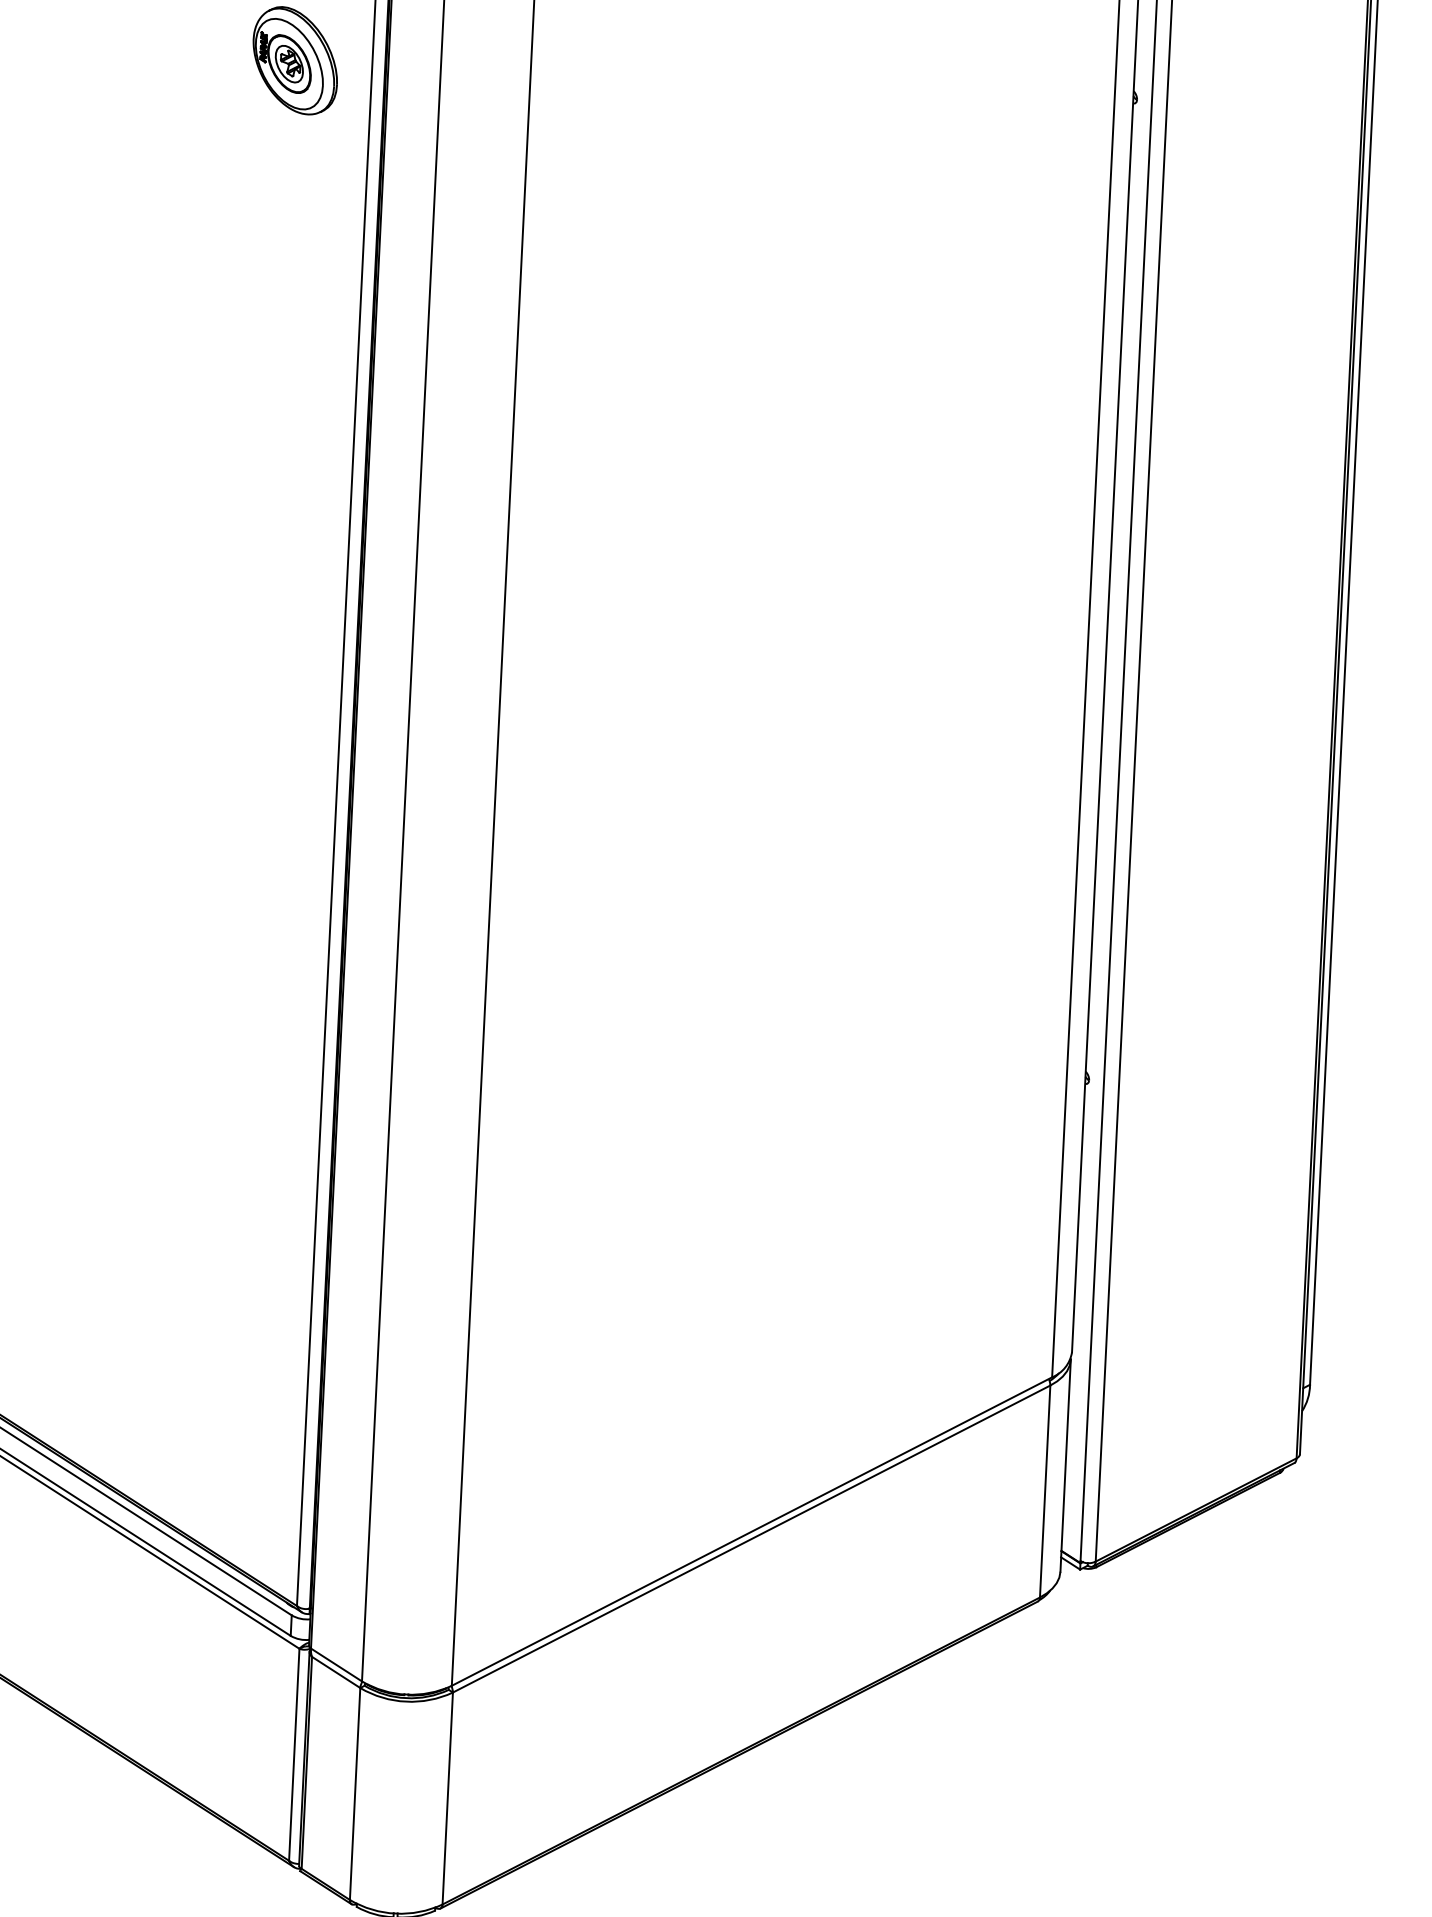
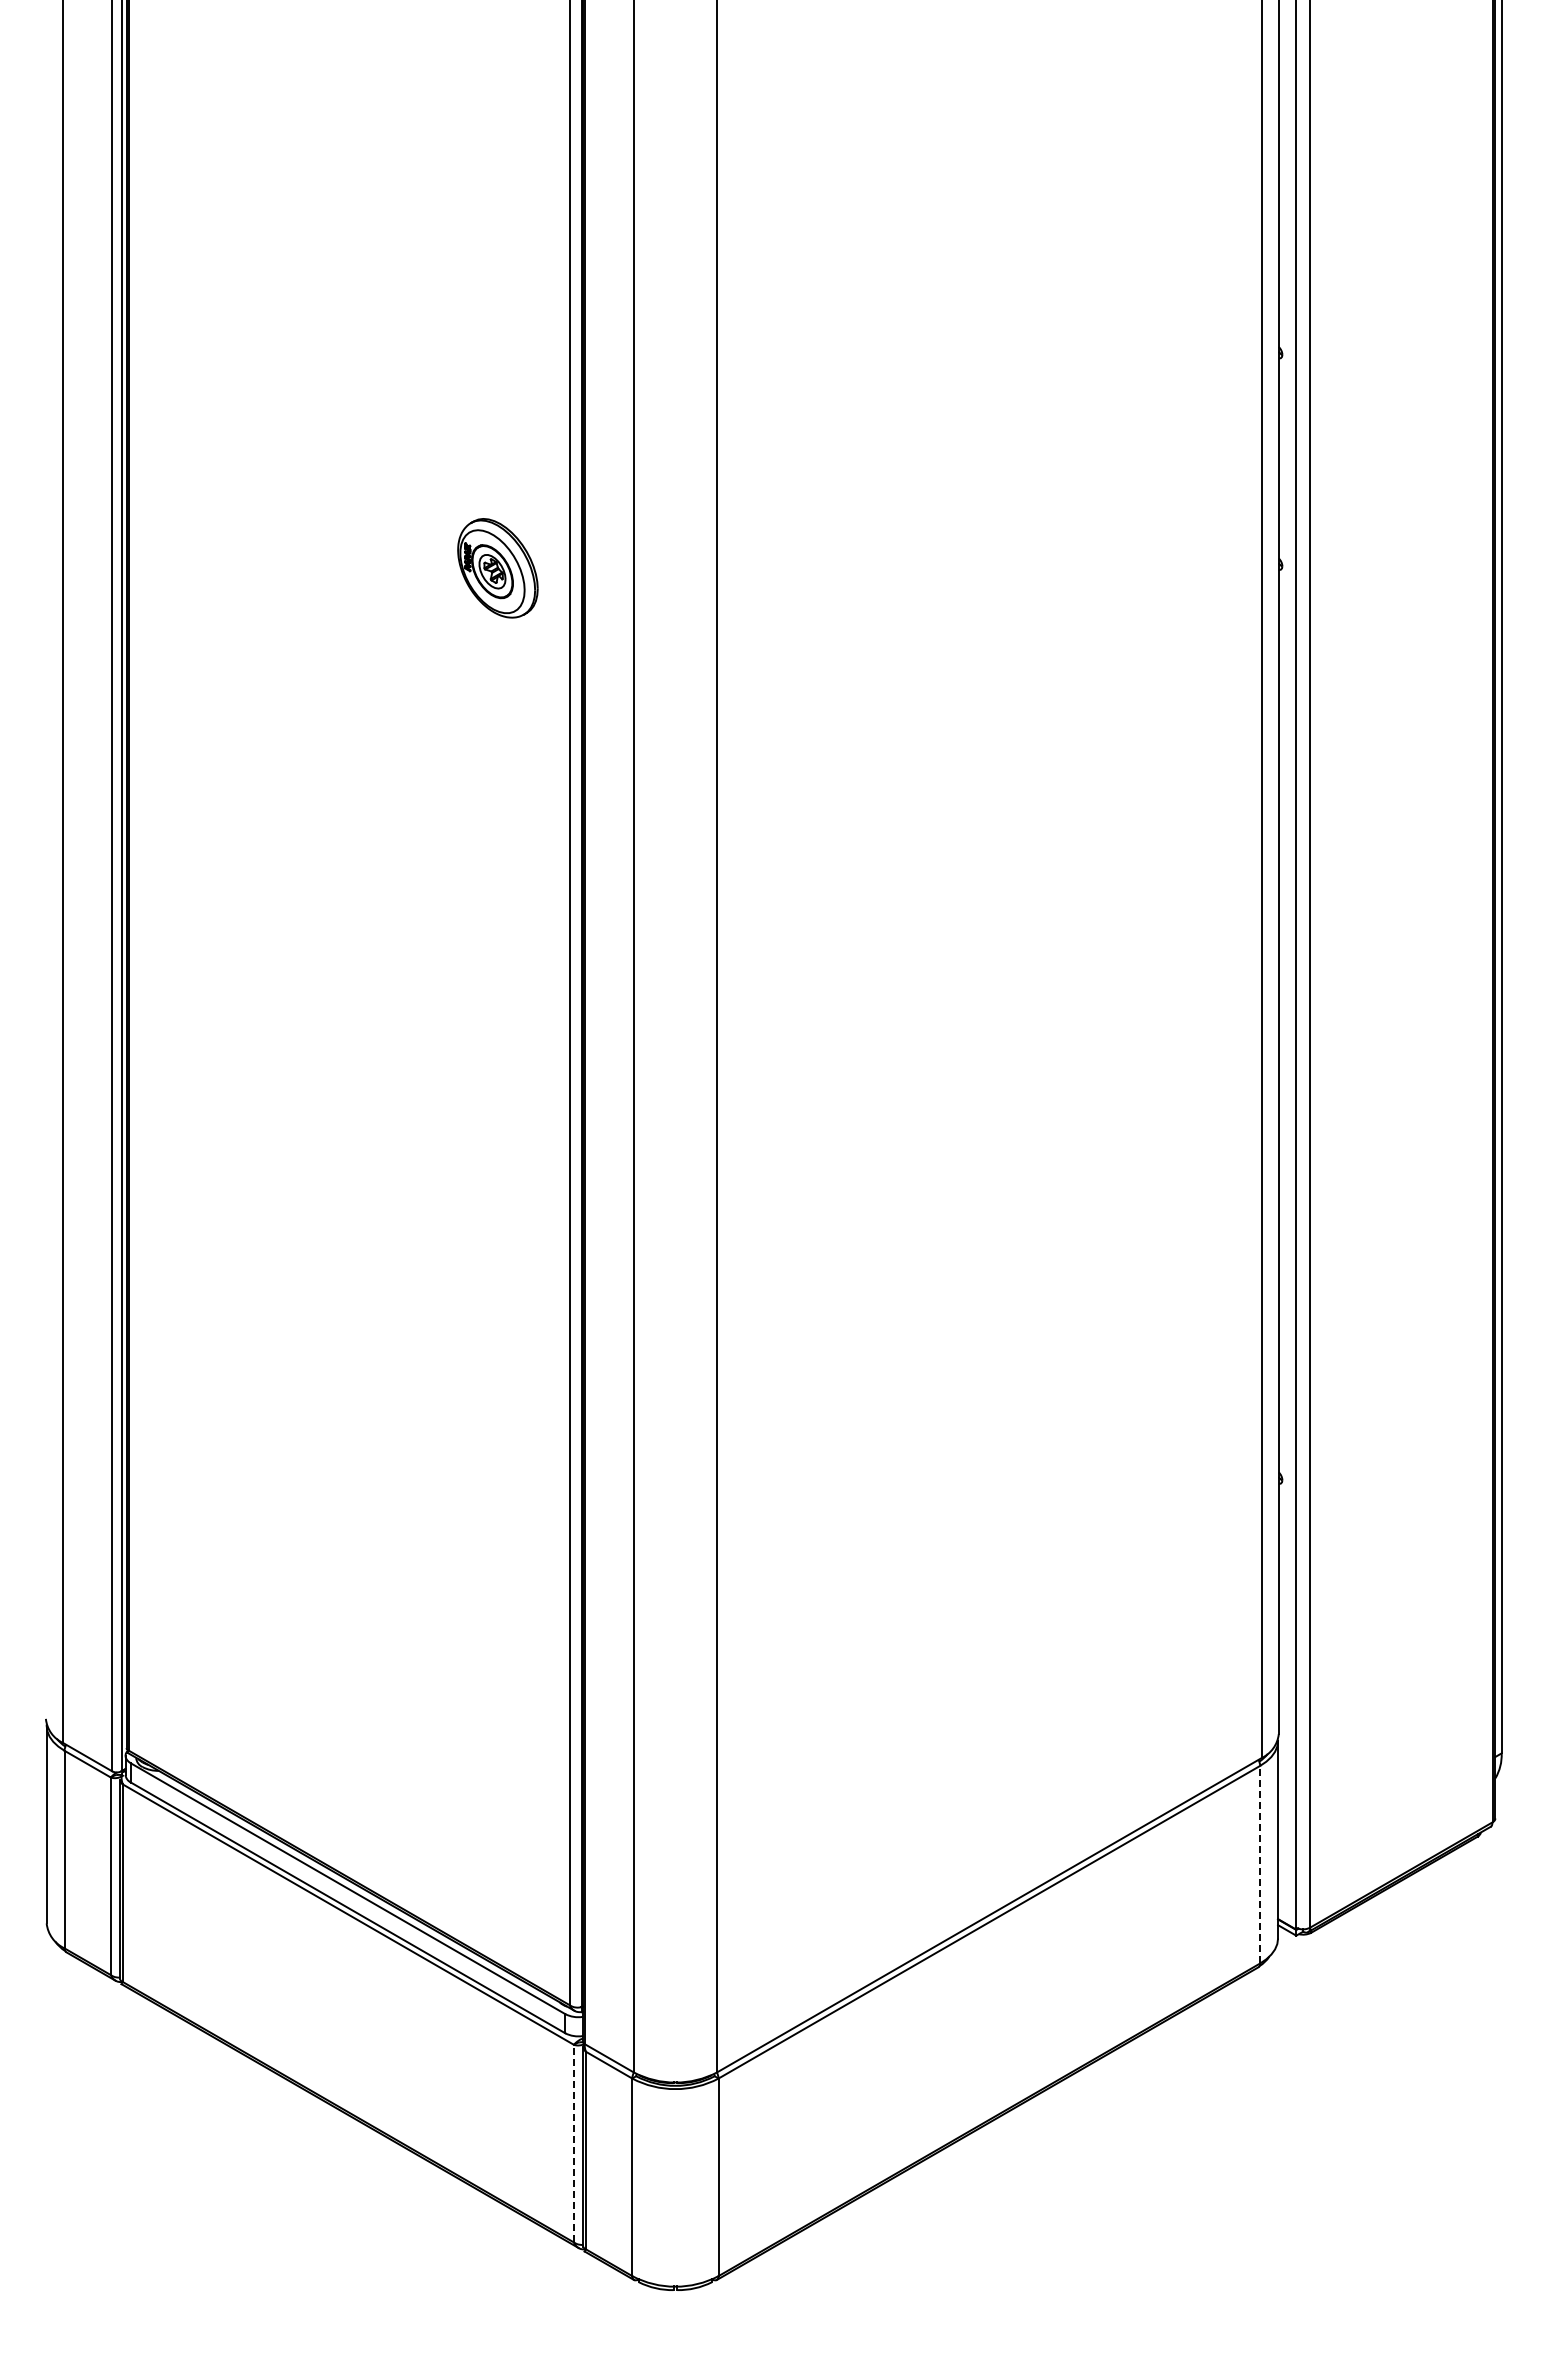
line: (1045, 1491) -> (1260, 1864), solid -> dashed
line: (293, 1754) -> (573, 2143), solid -> dashed

